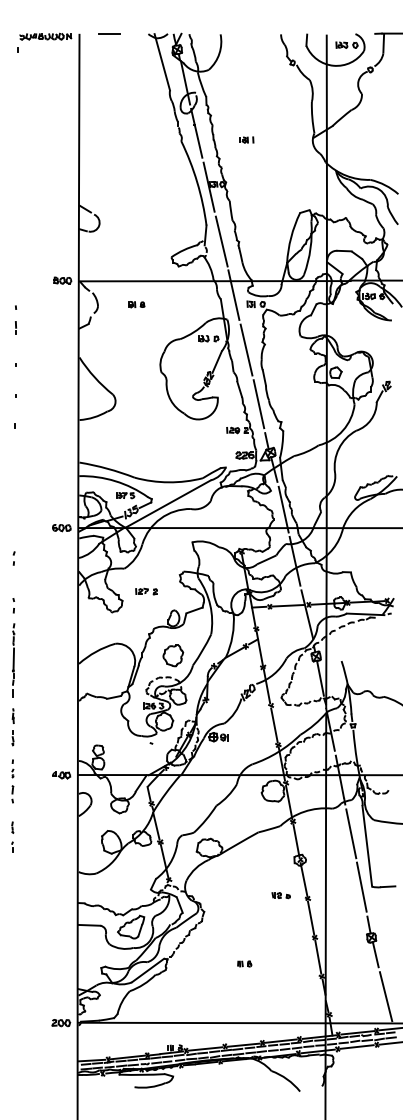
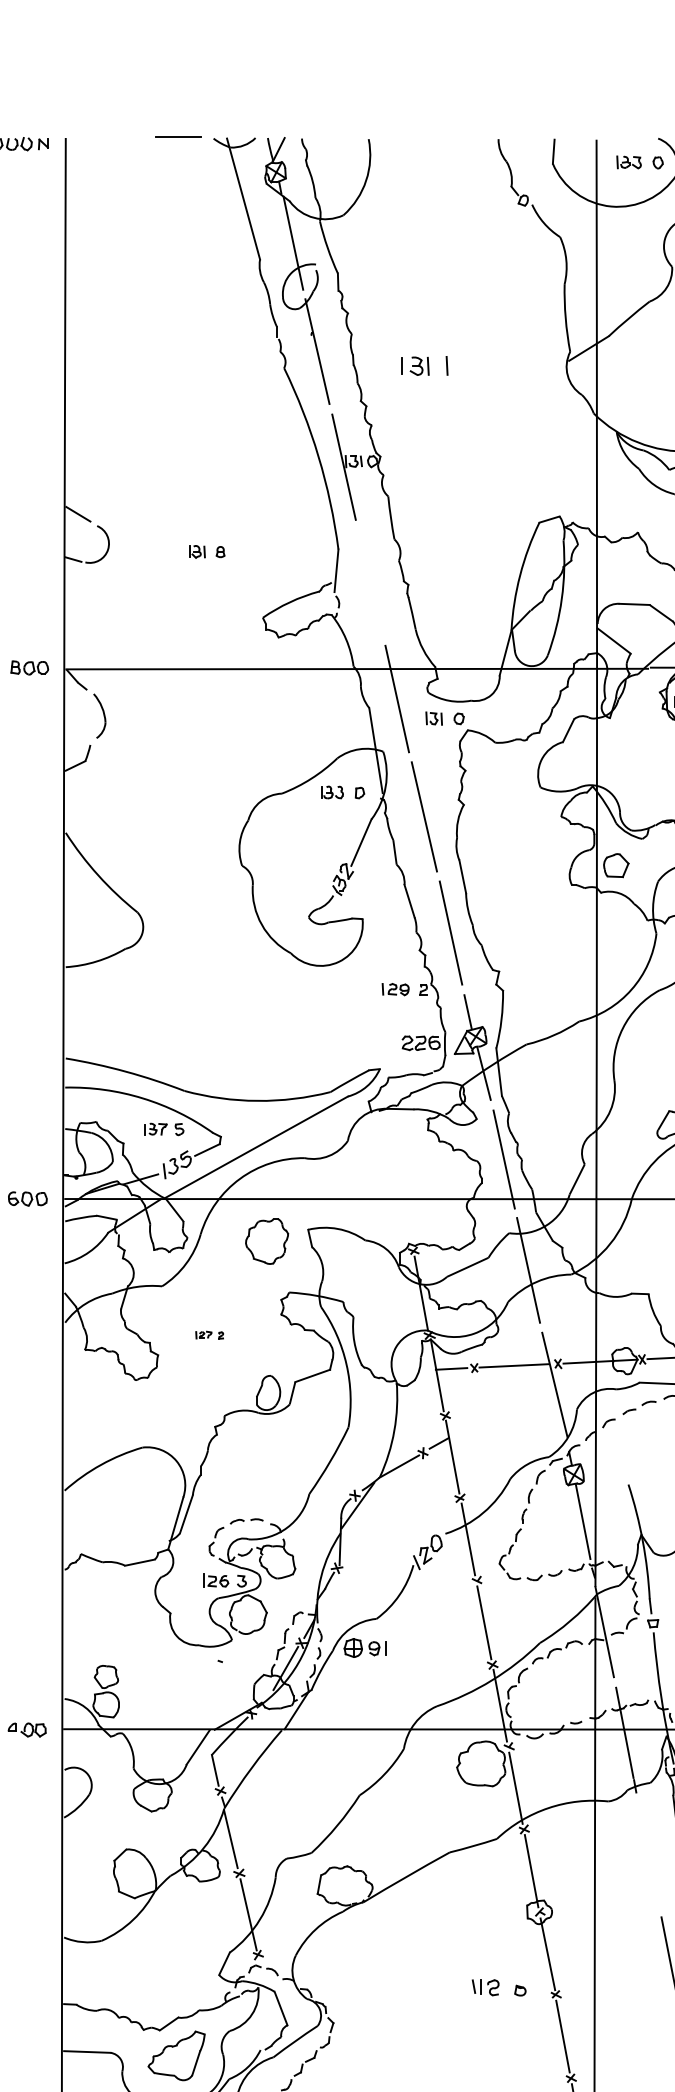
line: (109, 33) -> (177, 137), moved
part: (246, 139) -> (424, 364), size x1.6
line: (221, 241) -> (370, 583), removed
part: (136, 304) -> (207, 551), moved
part: (146, 591) -> (209, 1335), size x0.6
part: (173, 655) -> (267, 1240), moved
line: (351, 833) -> (649, 1854), removed
part: (280, 895) -> (497, 1987), size x1.4

